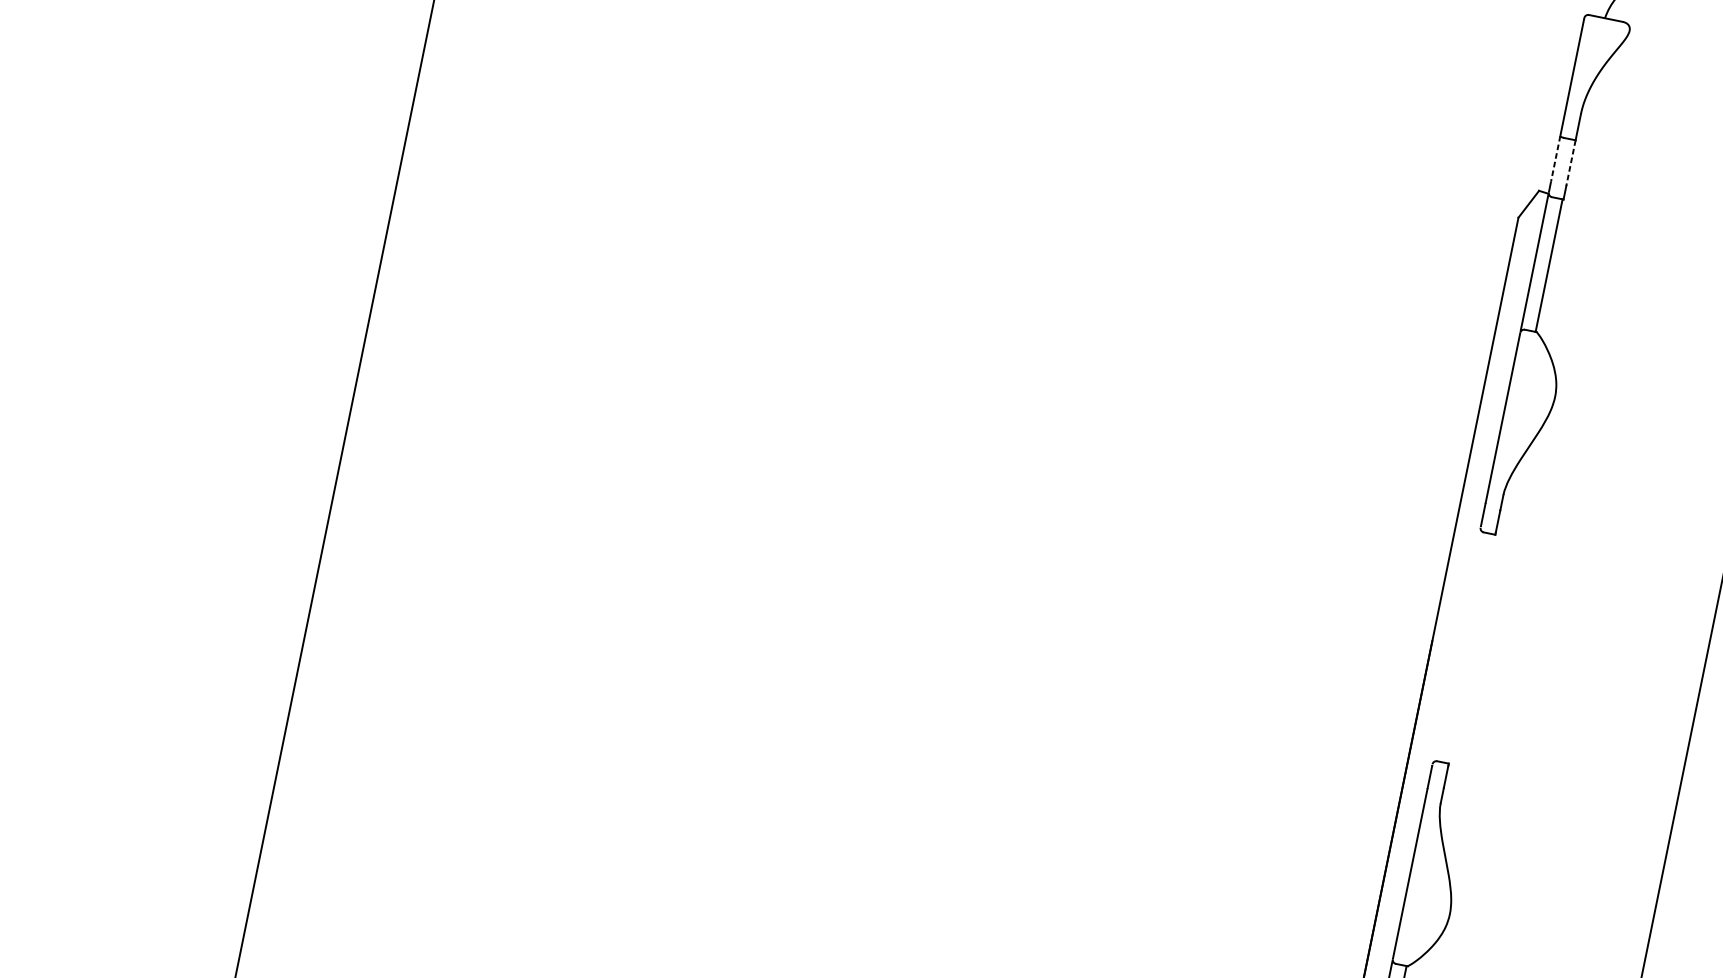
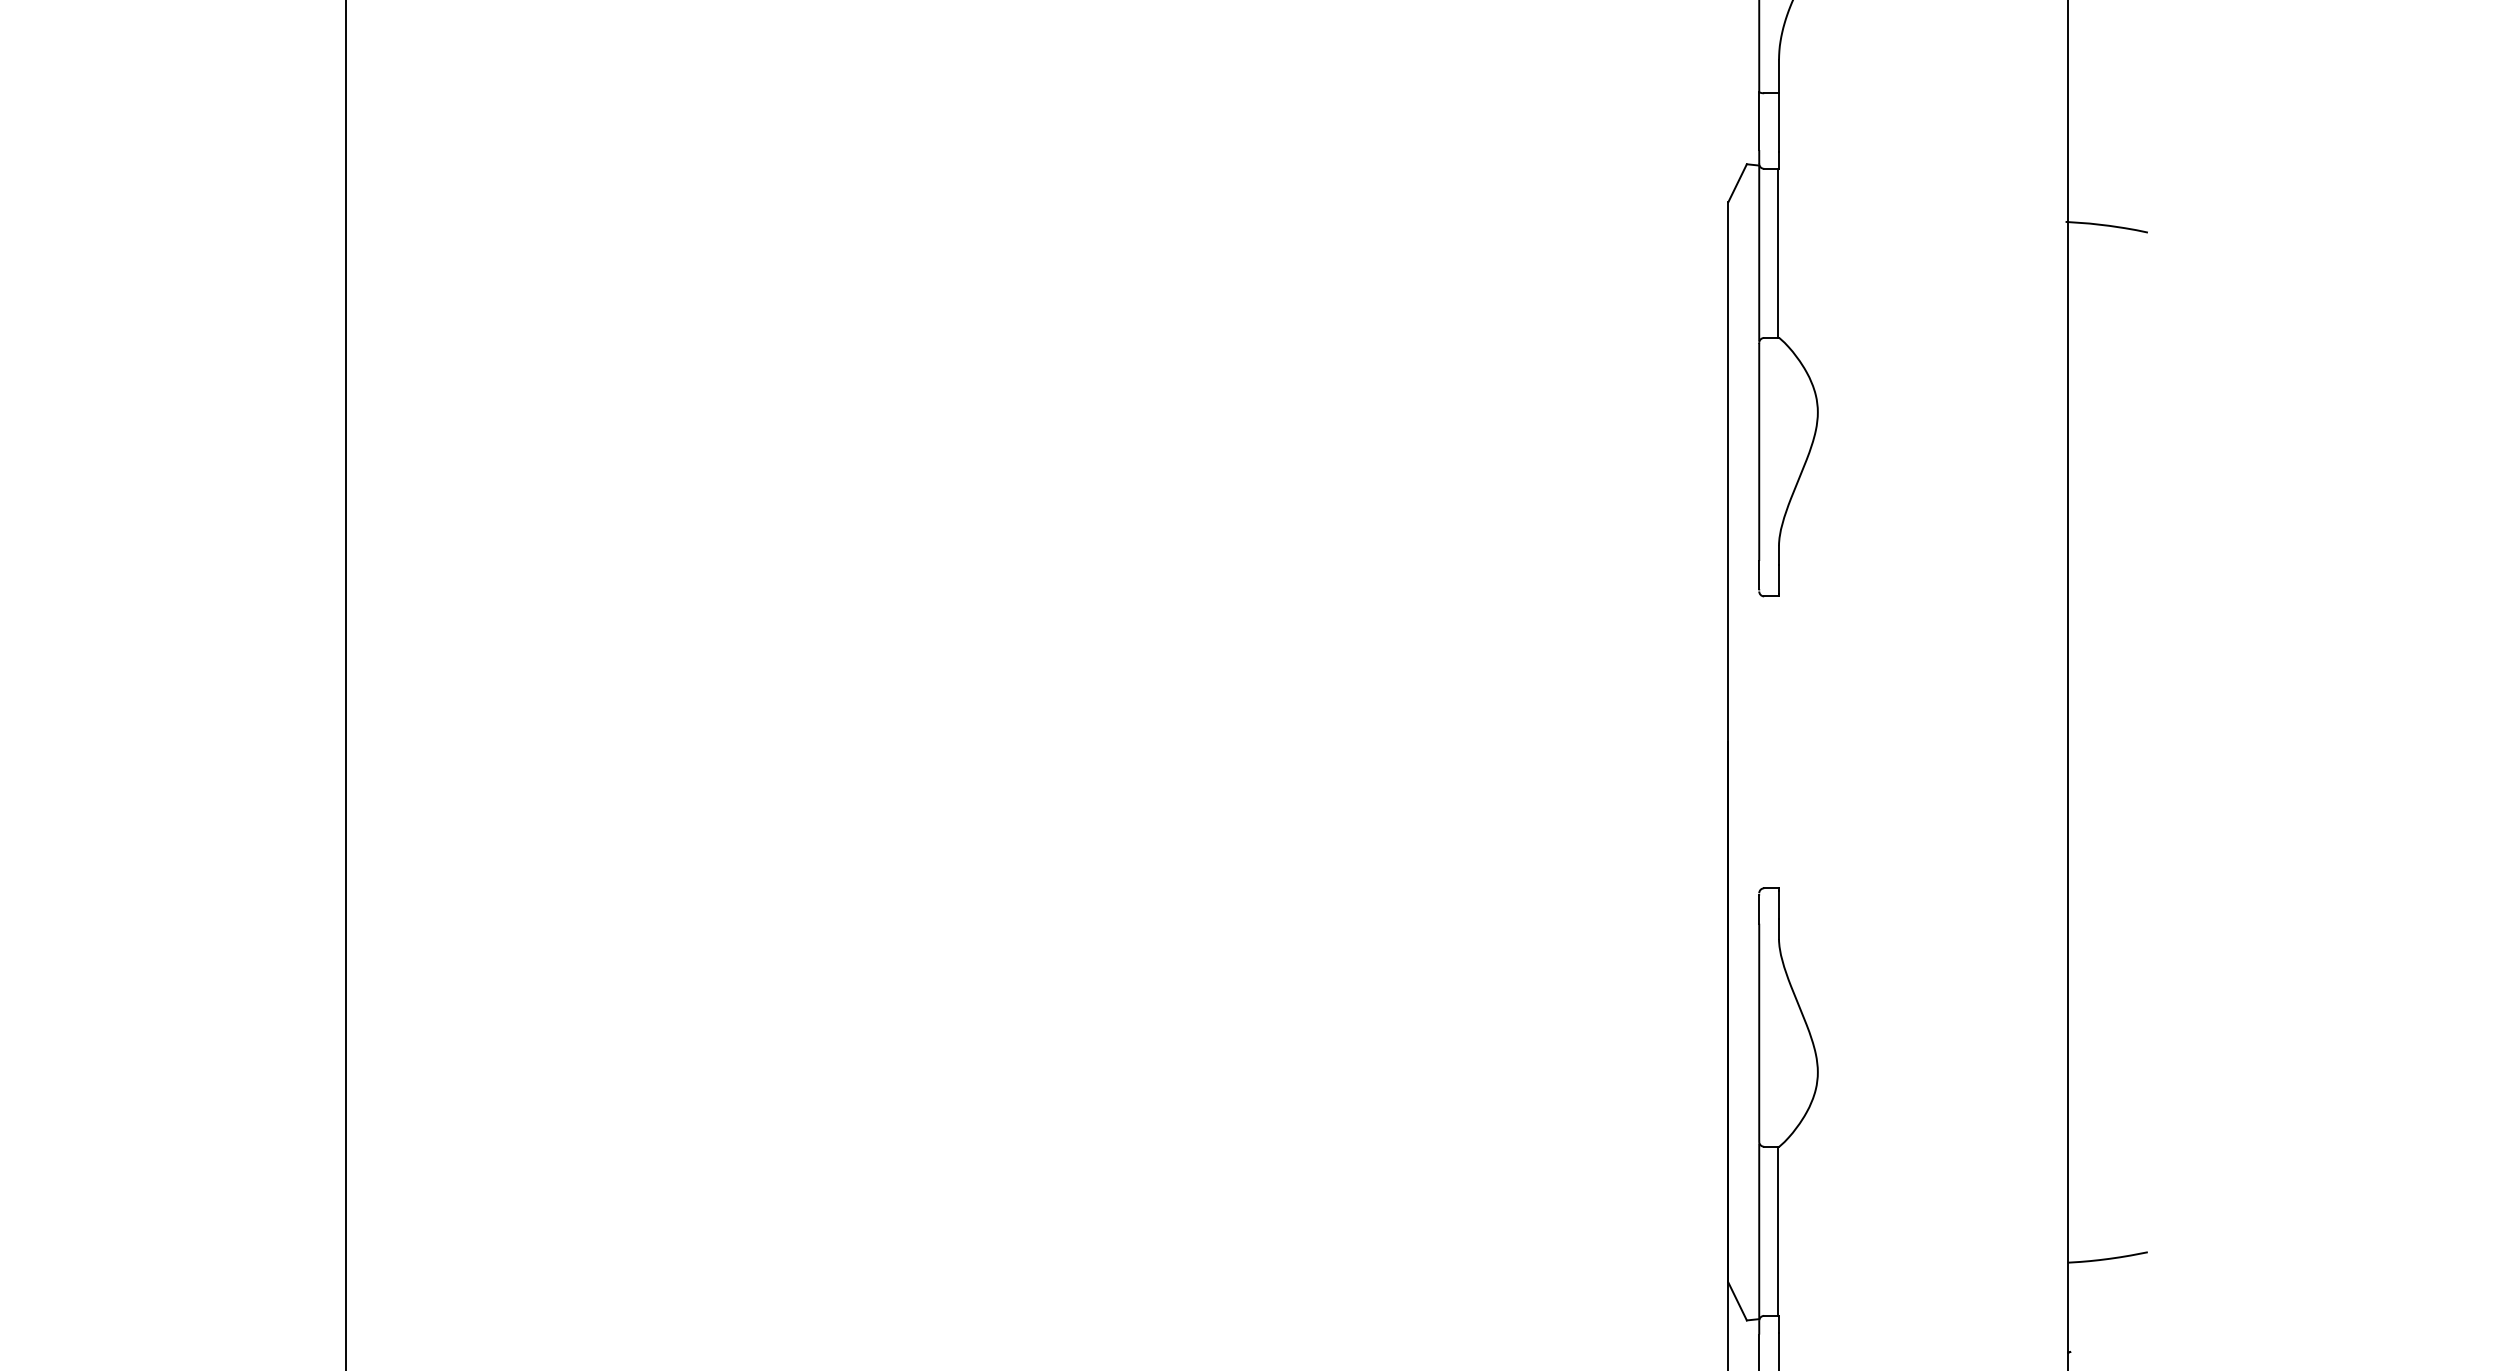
line: (1555, 159) -> (1759, 121), dashed -> solid
line: (1571, 163) -> (1779, 122), dashed -> solid

